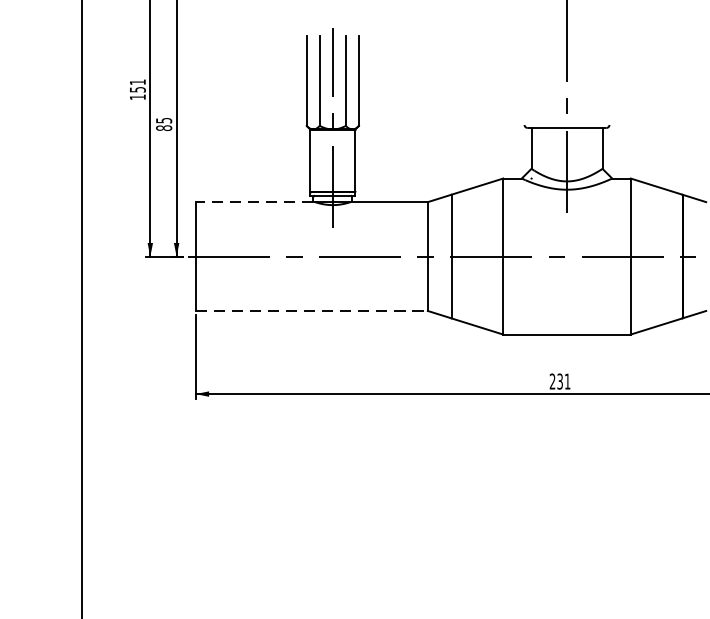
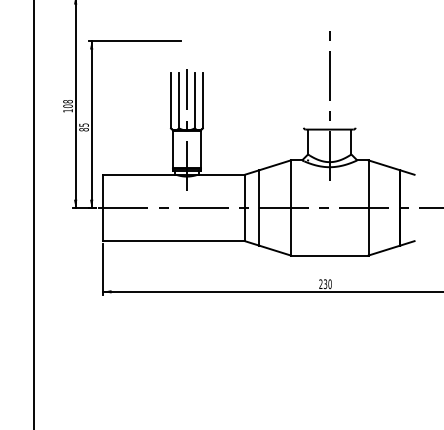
text: (136, 85) -> (67, 103), 151 -> 108
line: (255, 201) -> (139, 174), dashed -> solid
line: (312, 311) -> (174, 241), dashed -> solid
text: (566, 380) -> (329, 283), 231 -> 230

